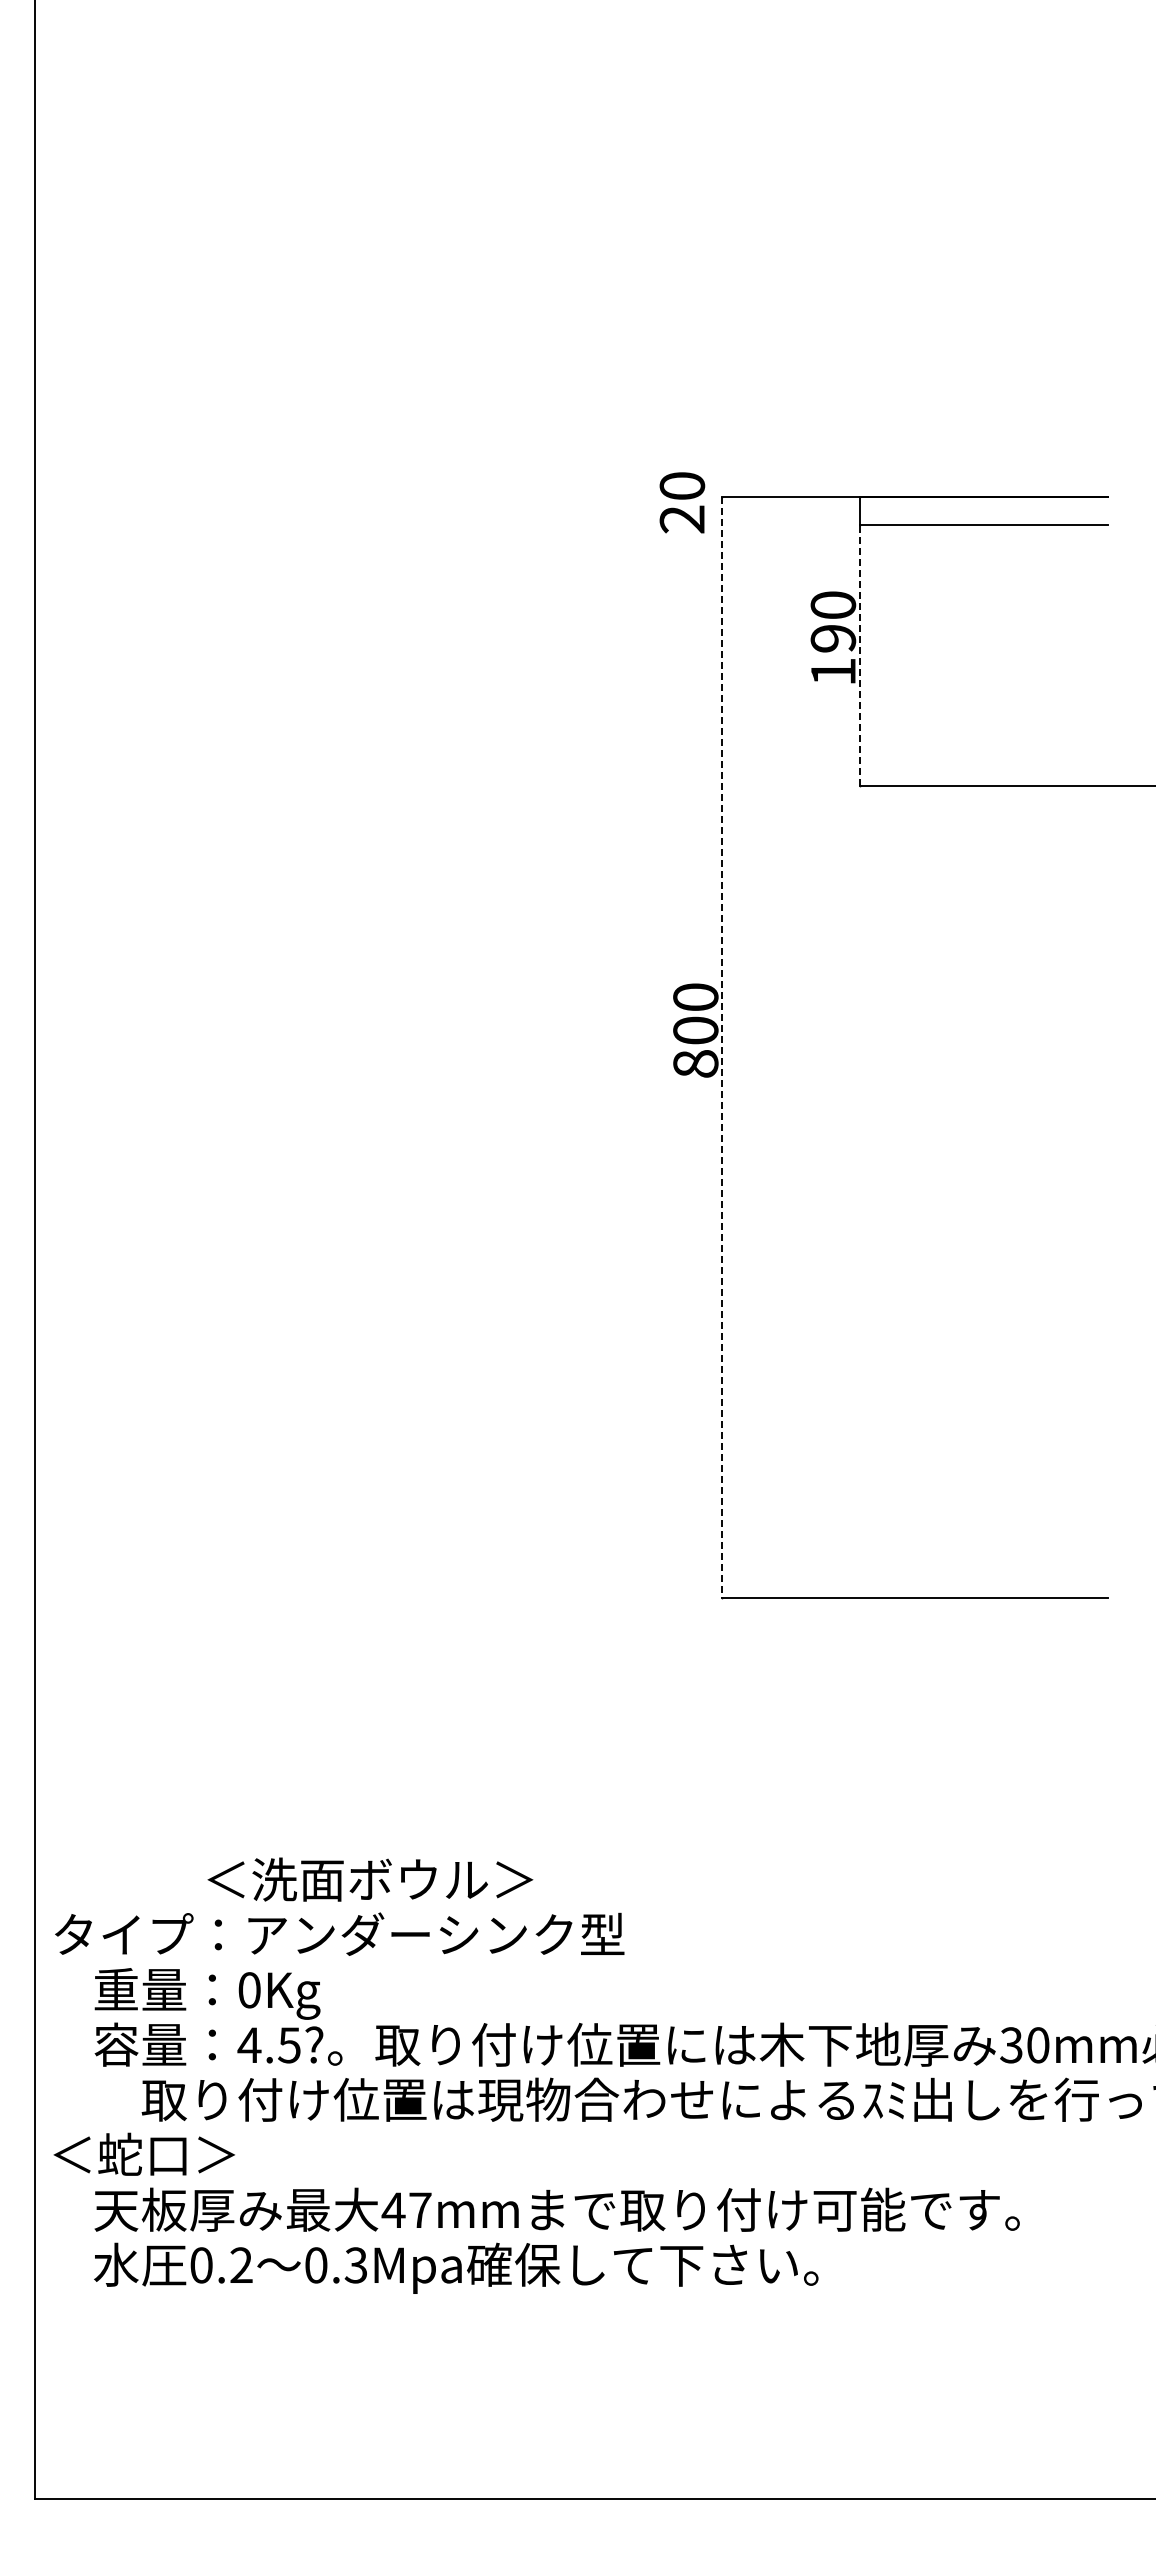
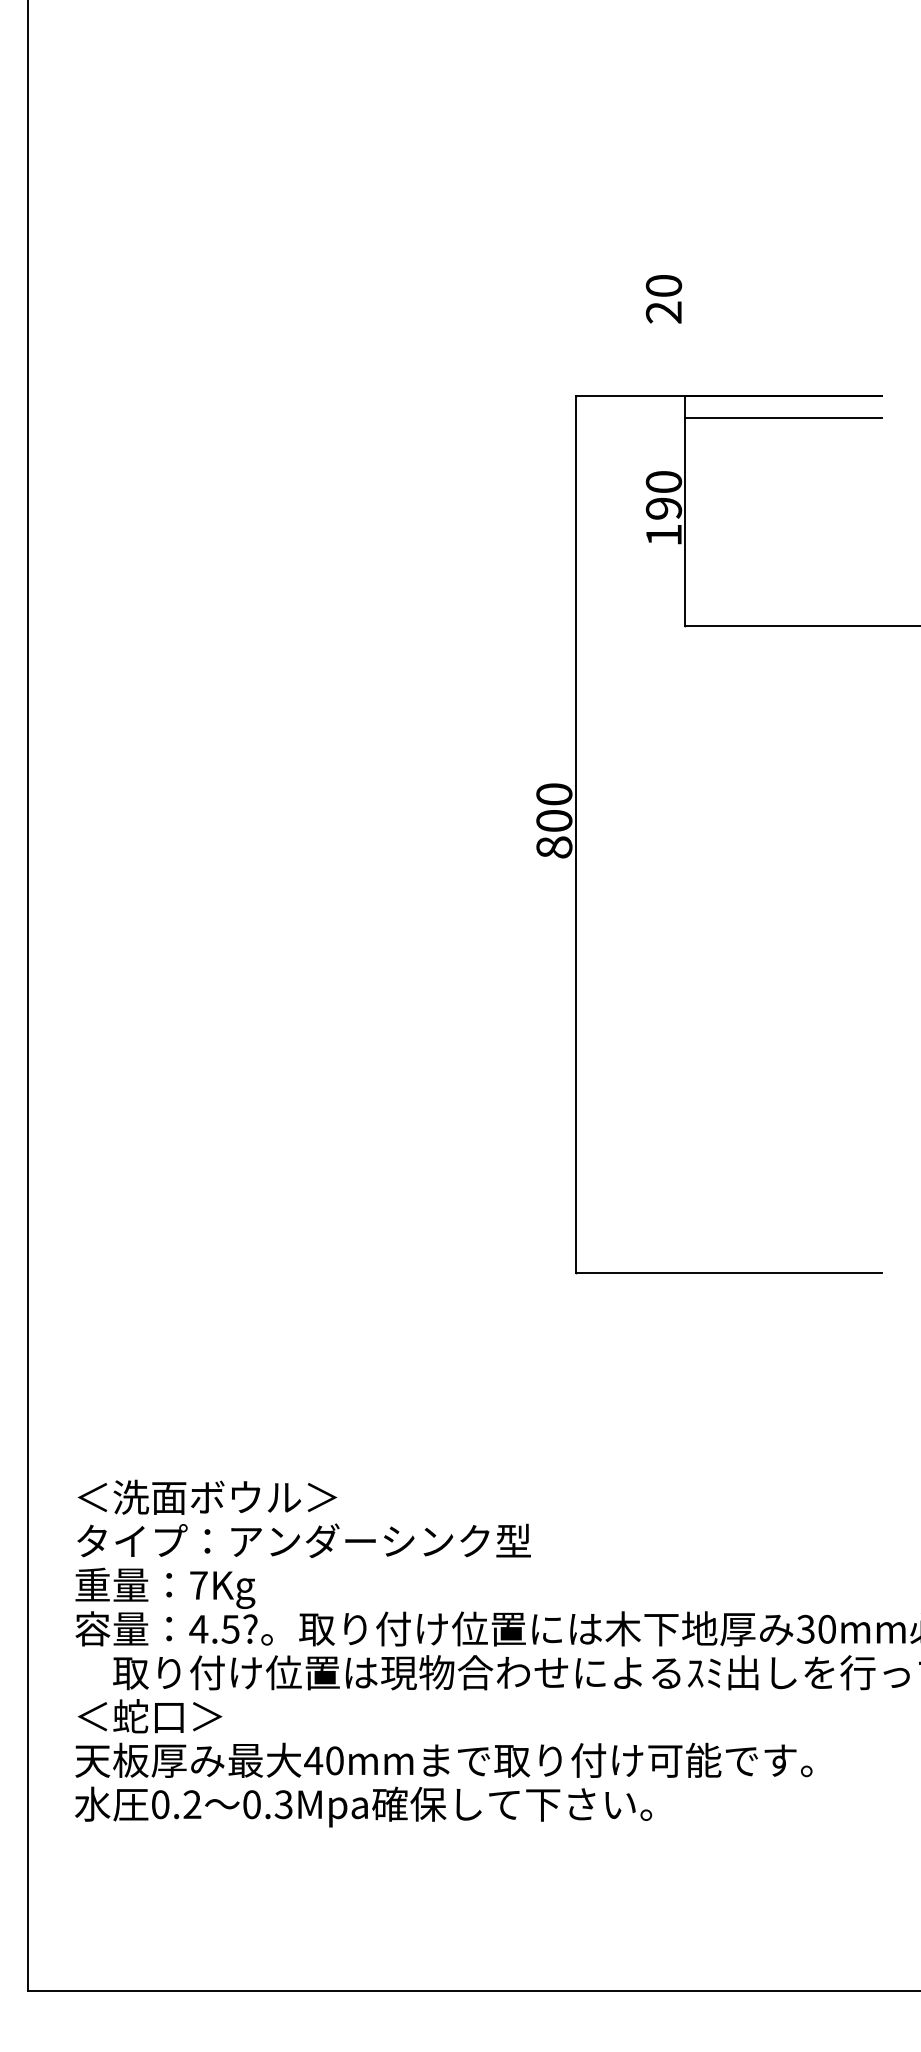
text: (682, 502) -> (664, 299), moved
line: (859, 655) -> (684, 522), dashed -> solid
line: (722, 1048) -> (575, 835), dashed -> solid
text: (370, 1879) -> (207, 1497), moved
text: (339, 1933) -> (303, 1540), moved
text: (249, 1990) -> (198, 1585), 0Kg -> 7Kg
text: (143, 2153) -> (149, 1715), moved
text: (420, 2210) -> (335, 1760), 47mm -> 40mm

